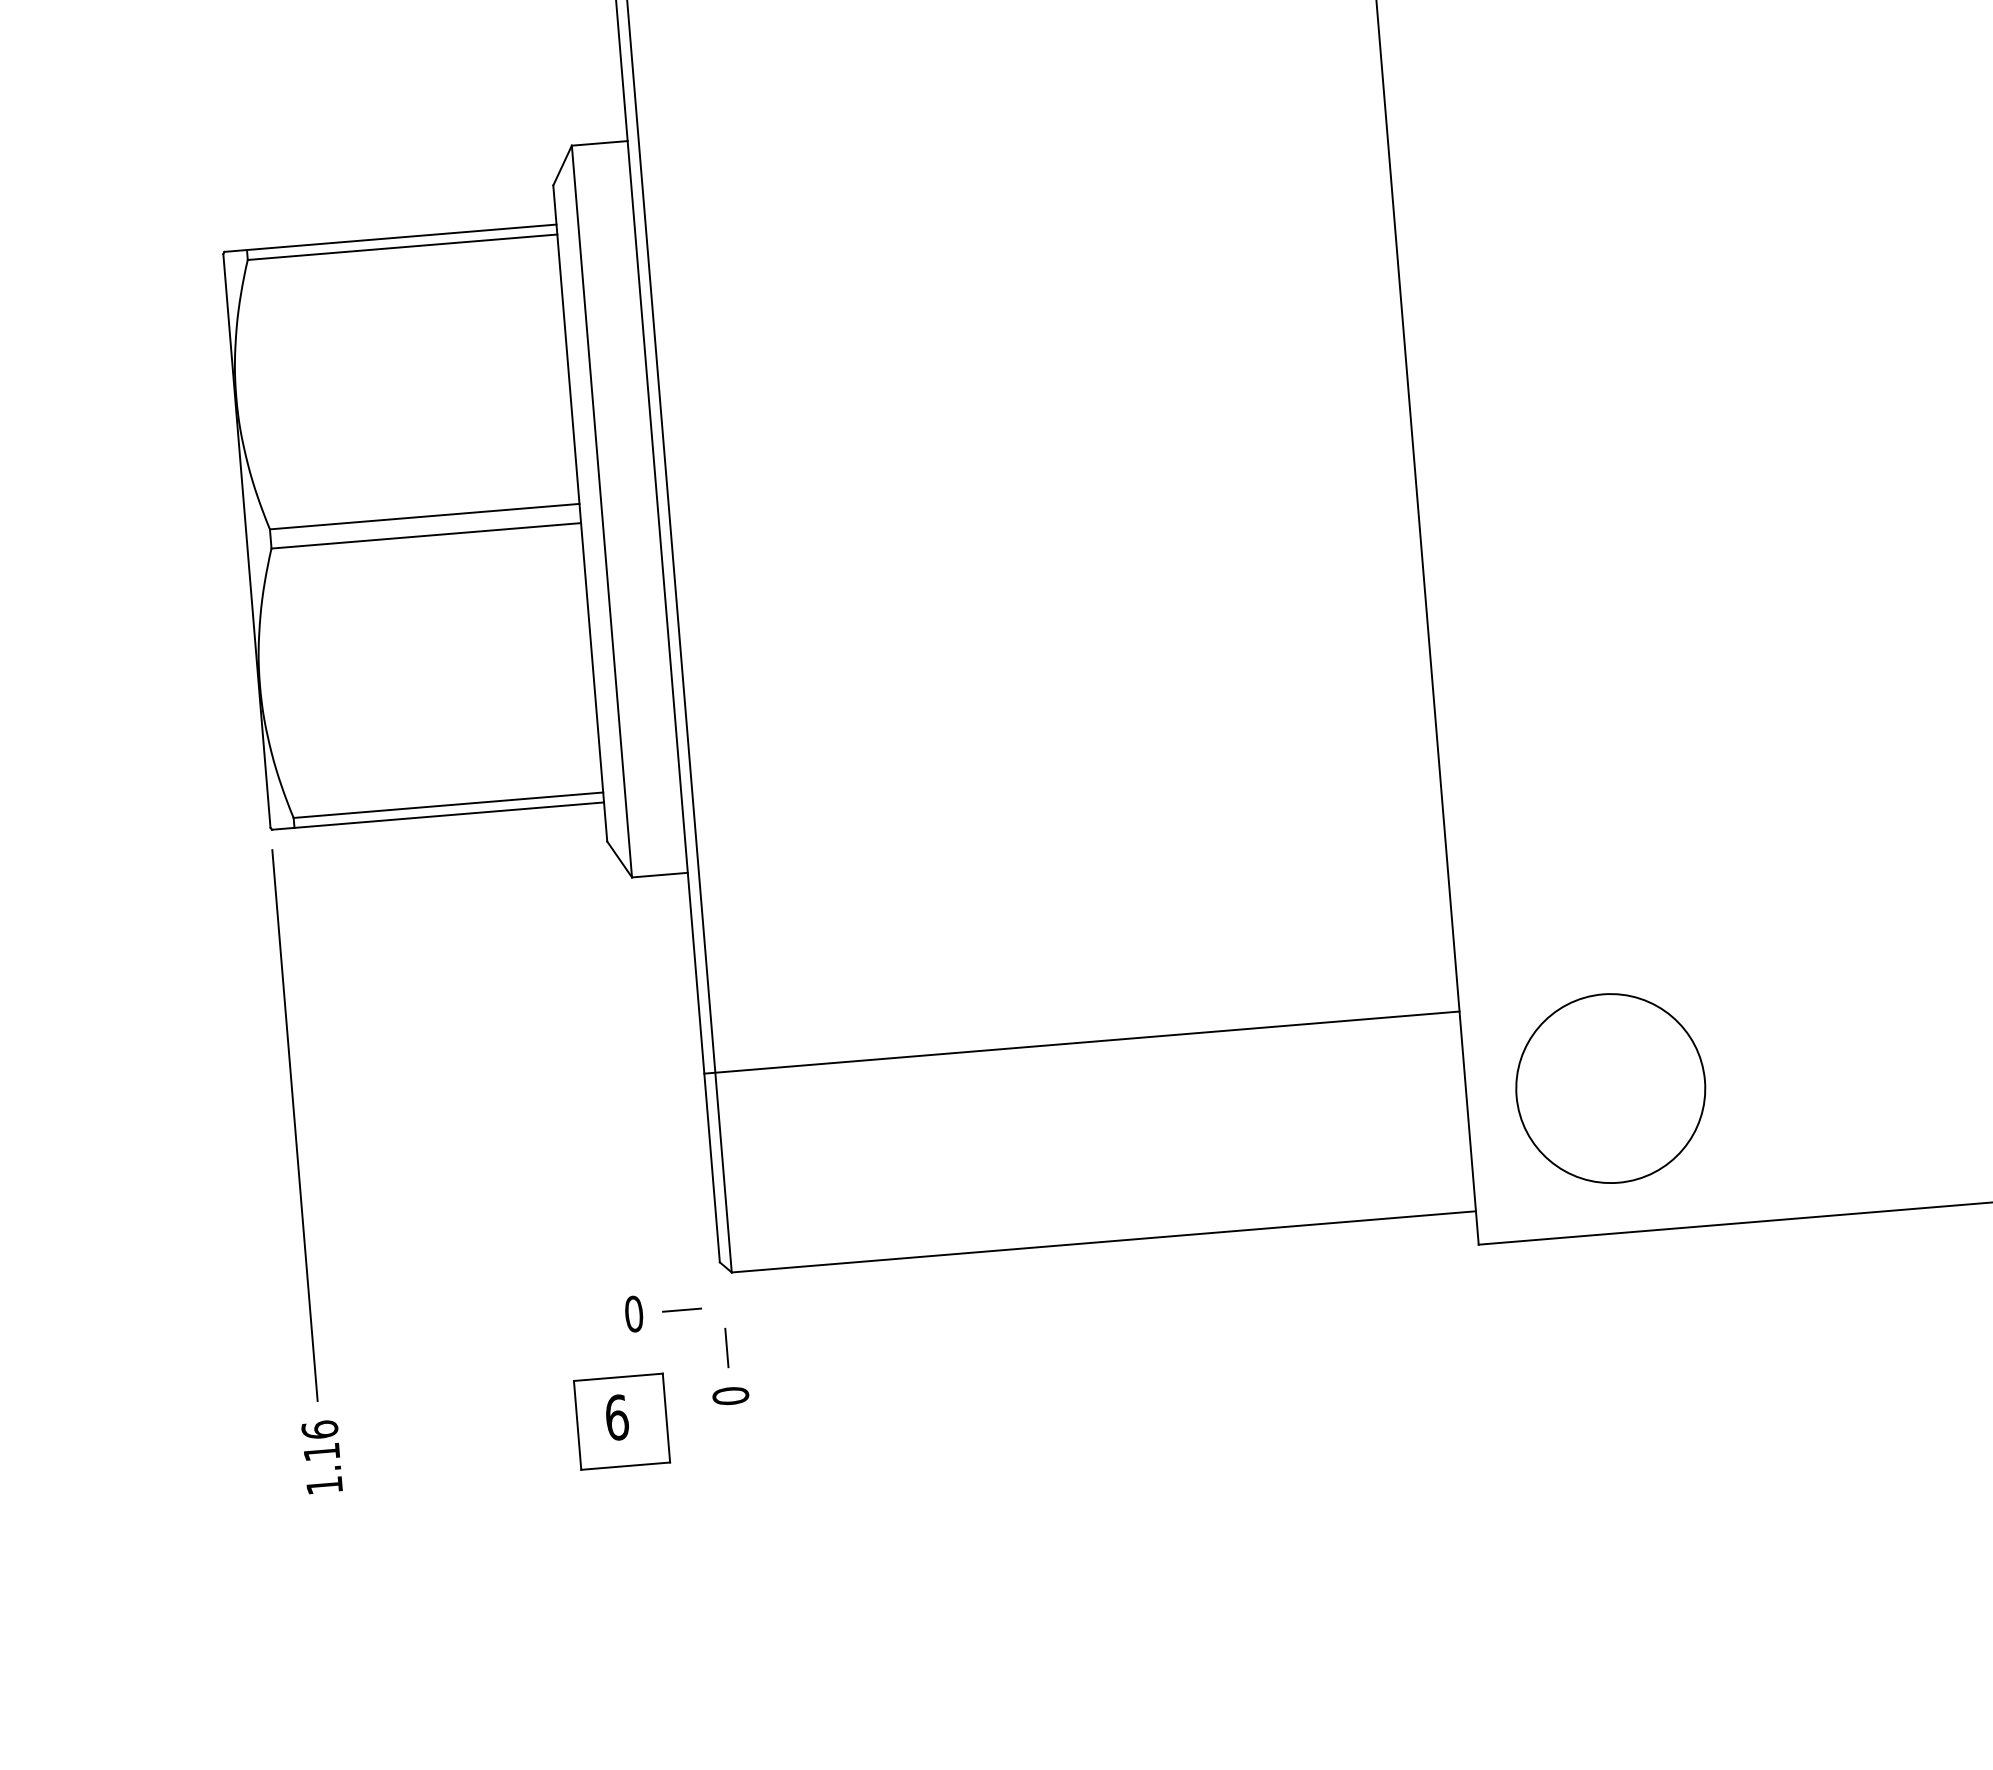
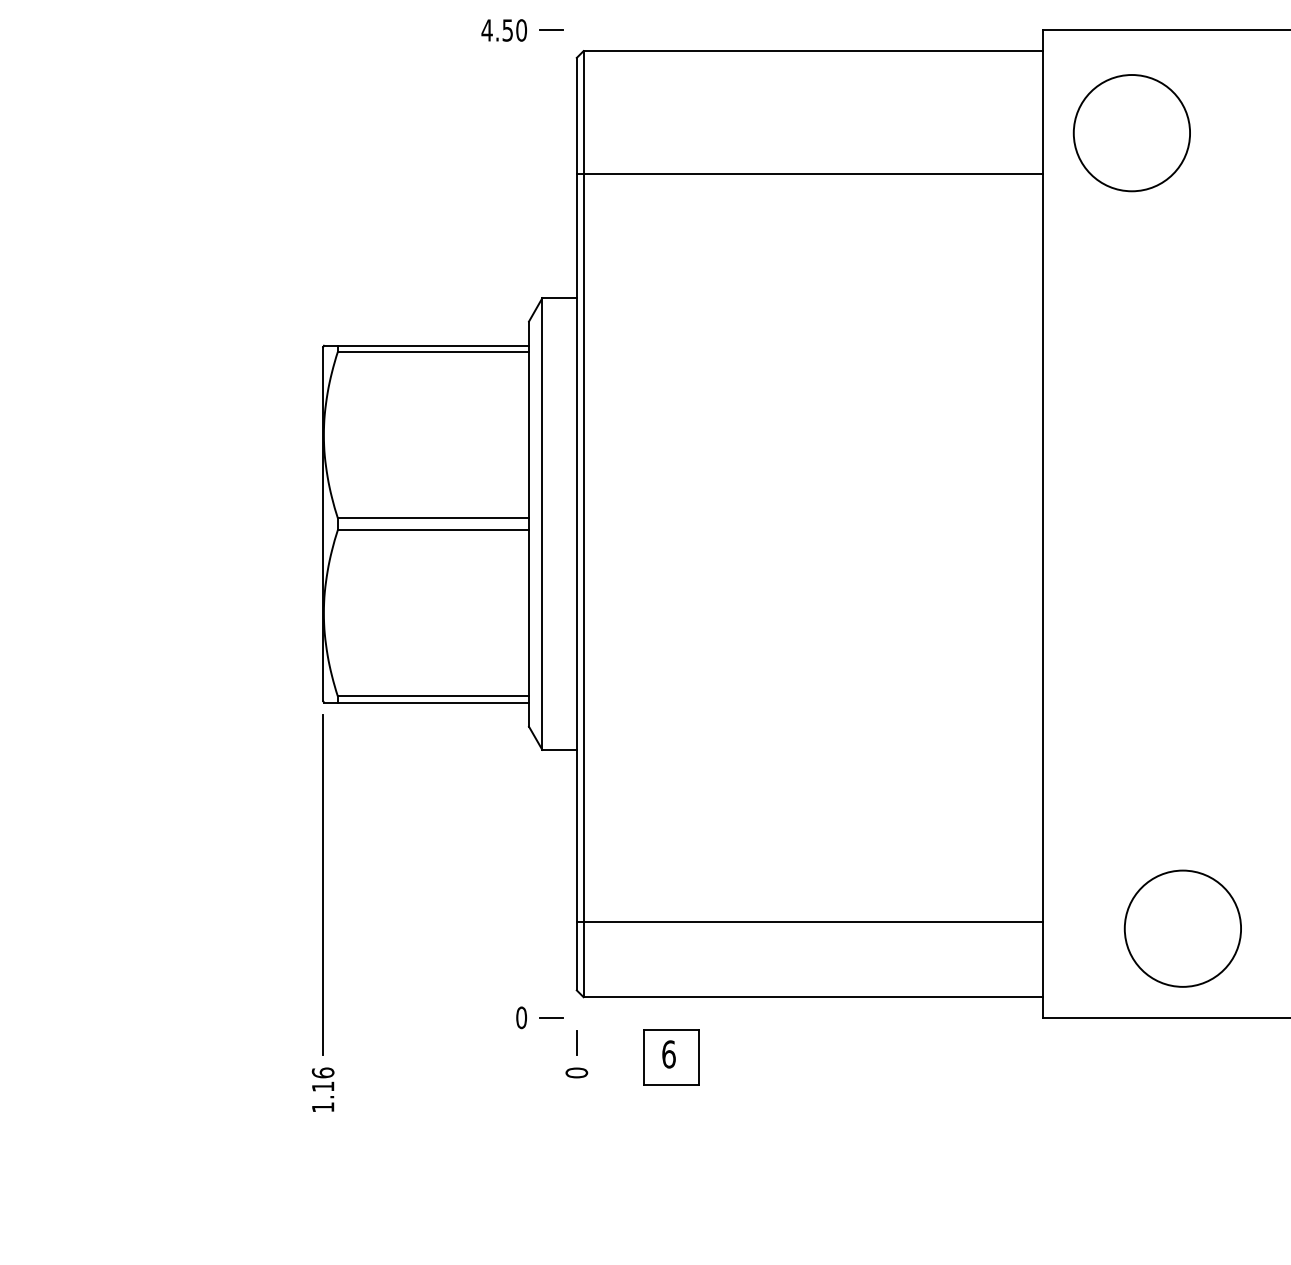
line: (1081, 1042) -> (809, 921), moved
circle: (1610, 1088) -> (1182, 928), moved
part: (621, 1422) -> (671, 1057), moved

